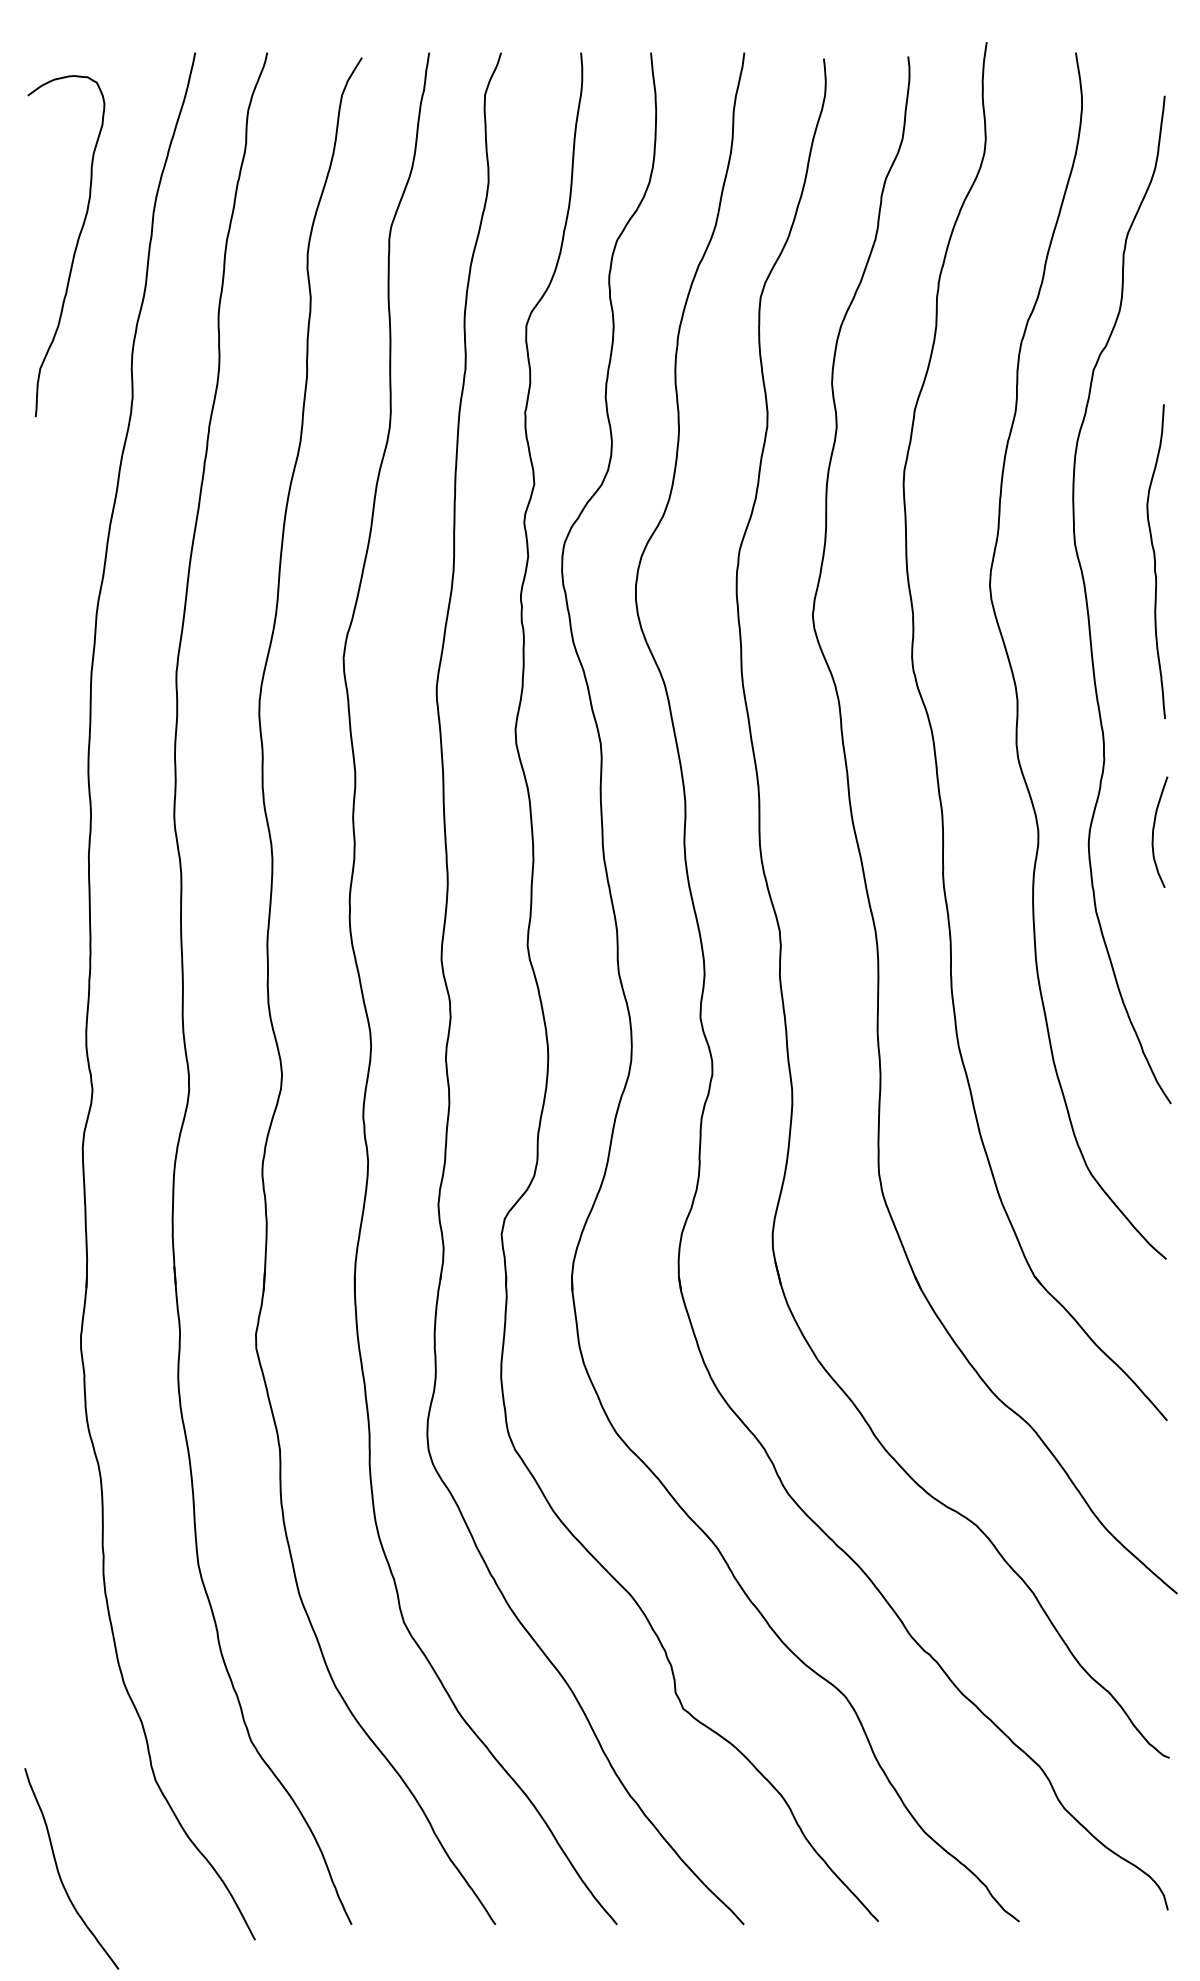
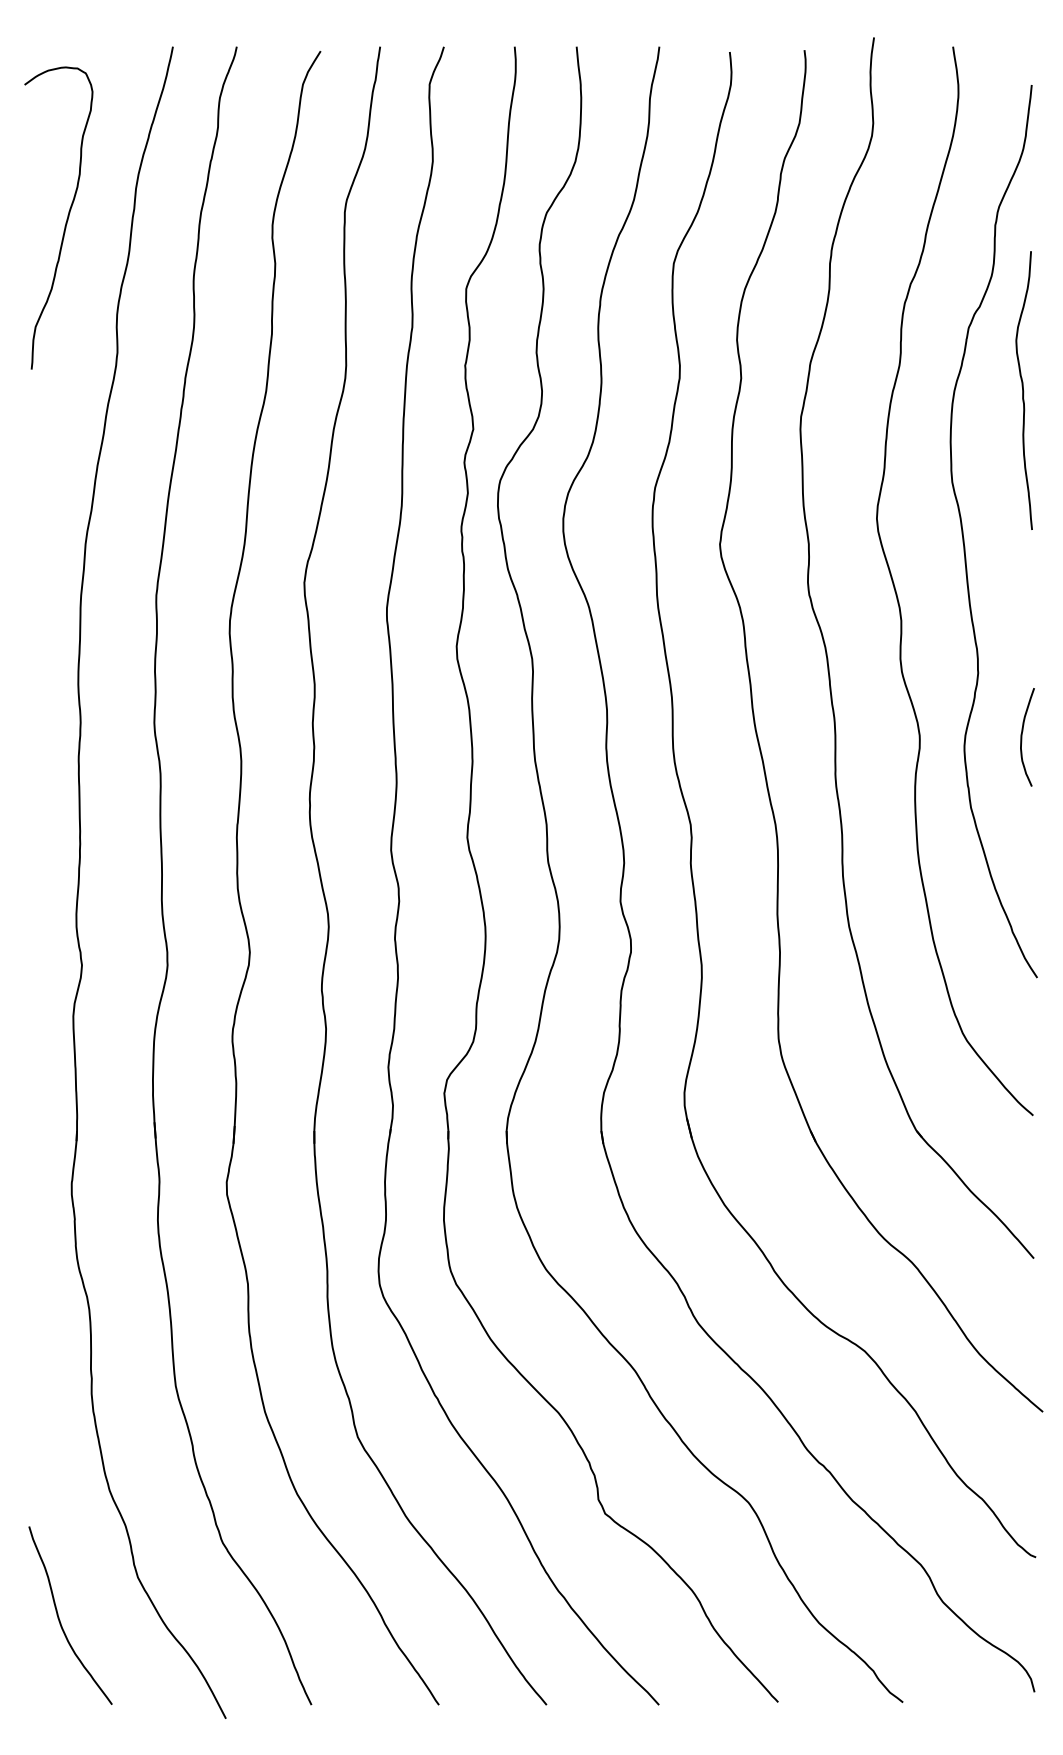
curve: (1155, 561) -> (1023, 390), moved
curve: (59, 1871) -> (59, 1617), moved

